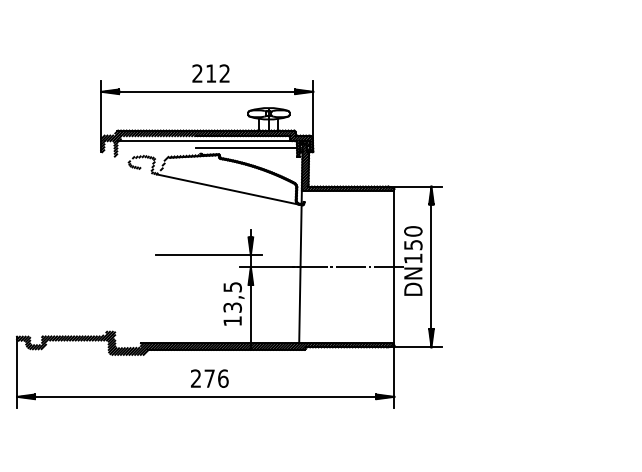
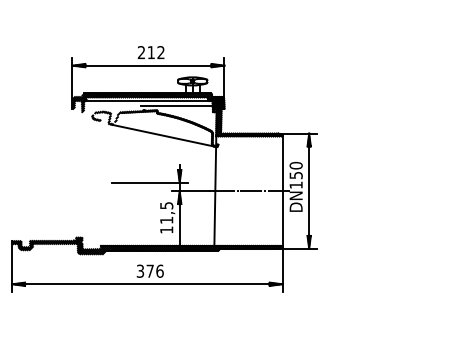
text: (232, 306) -> (166, 219), 13,5 -> 11,5
text: (196, 379) -> (140, 271), 276 -> 376

